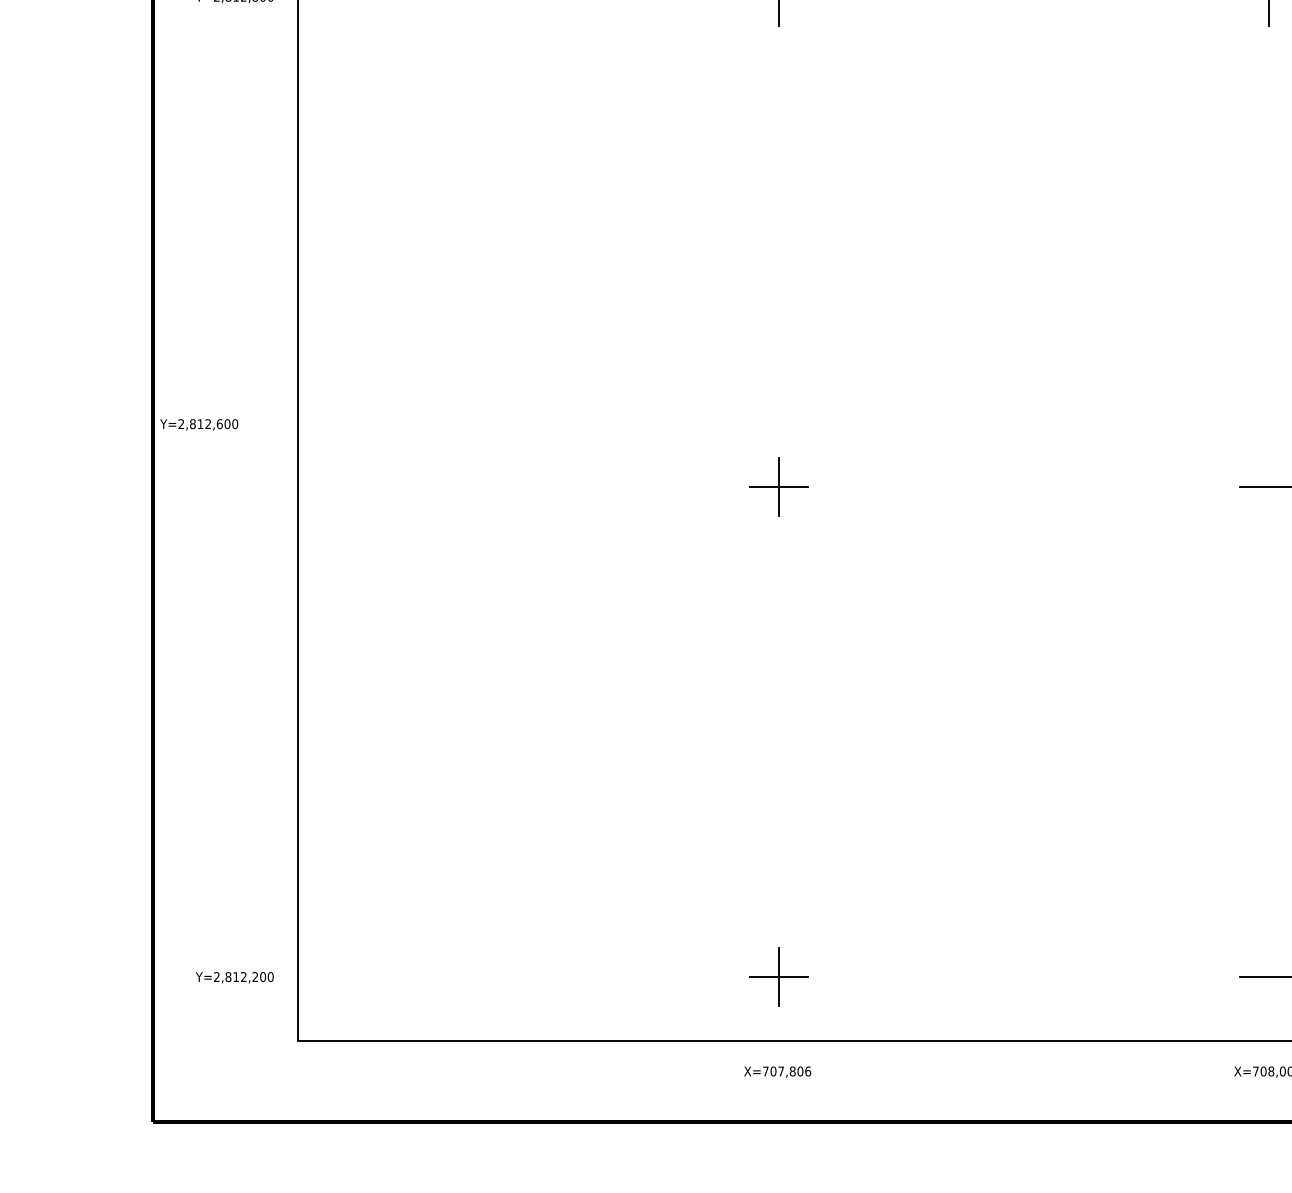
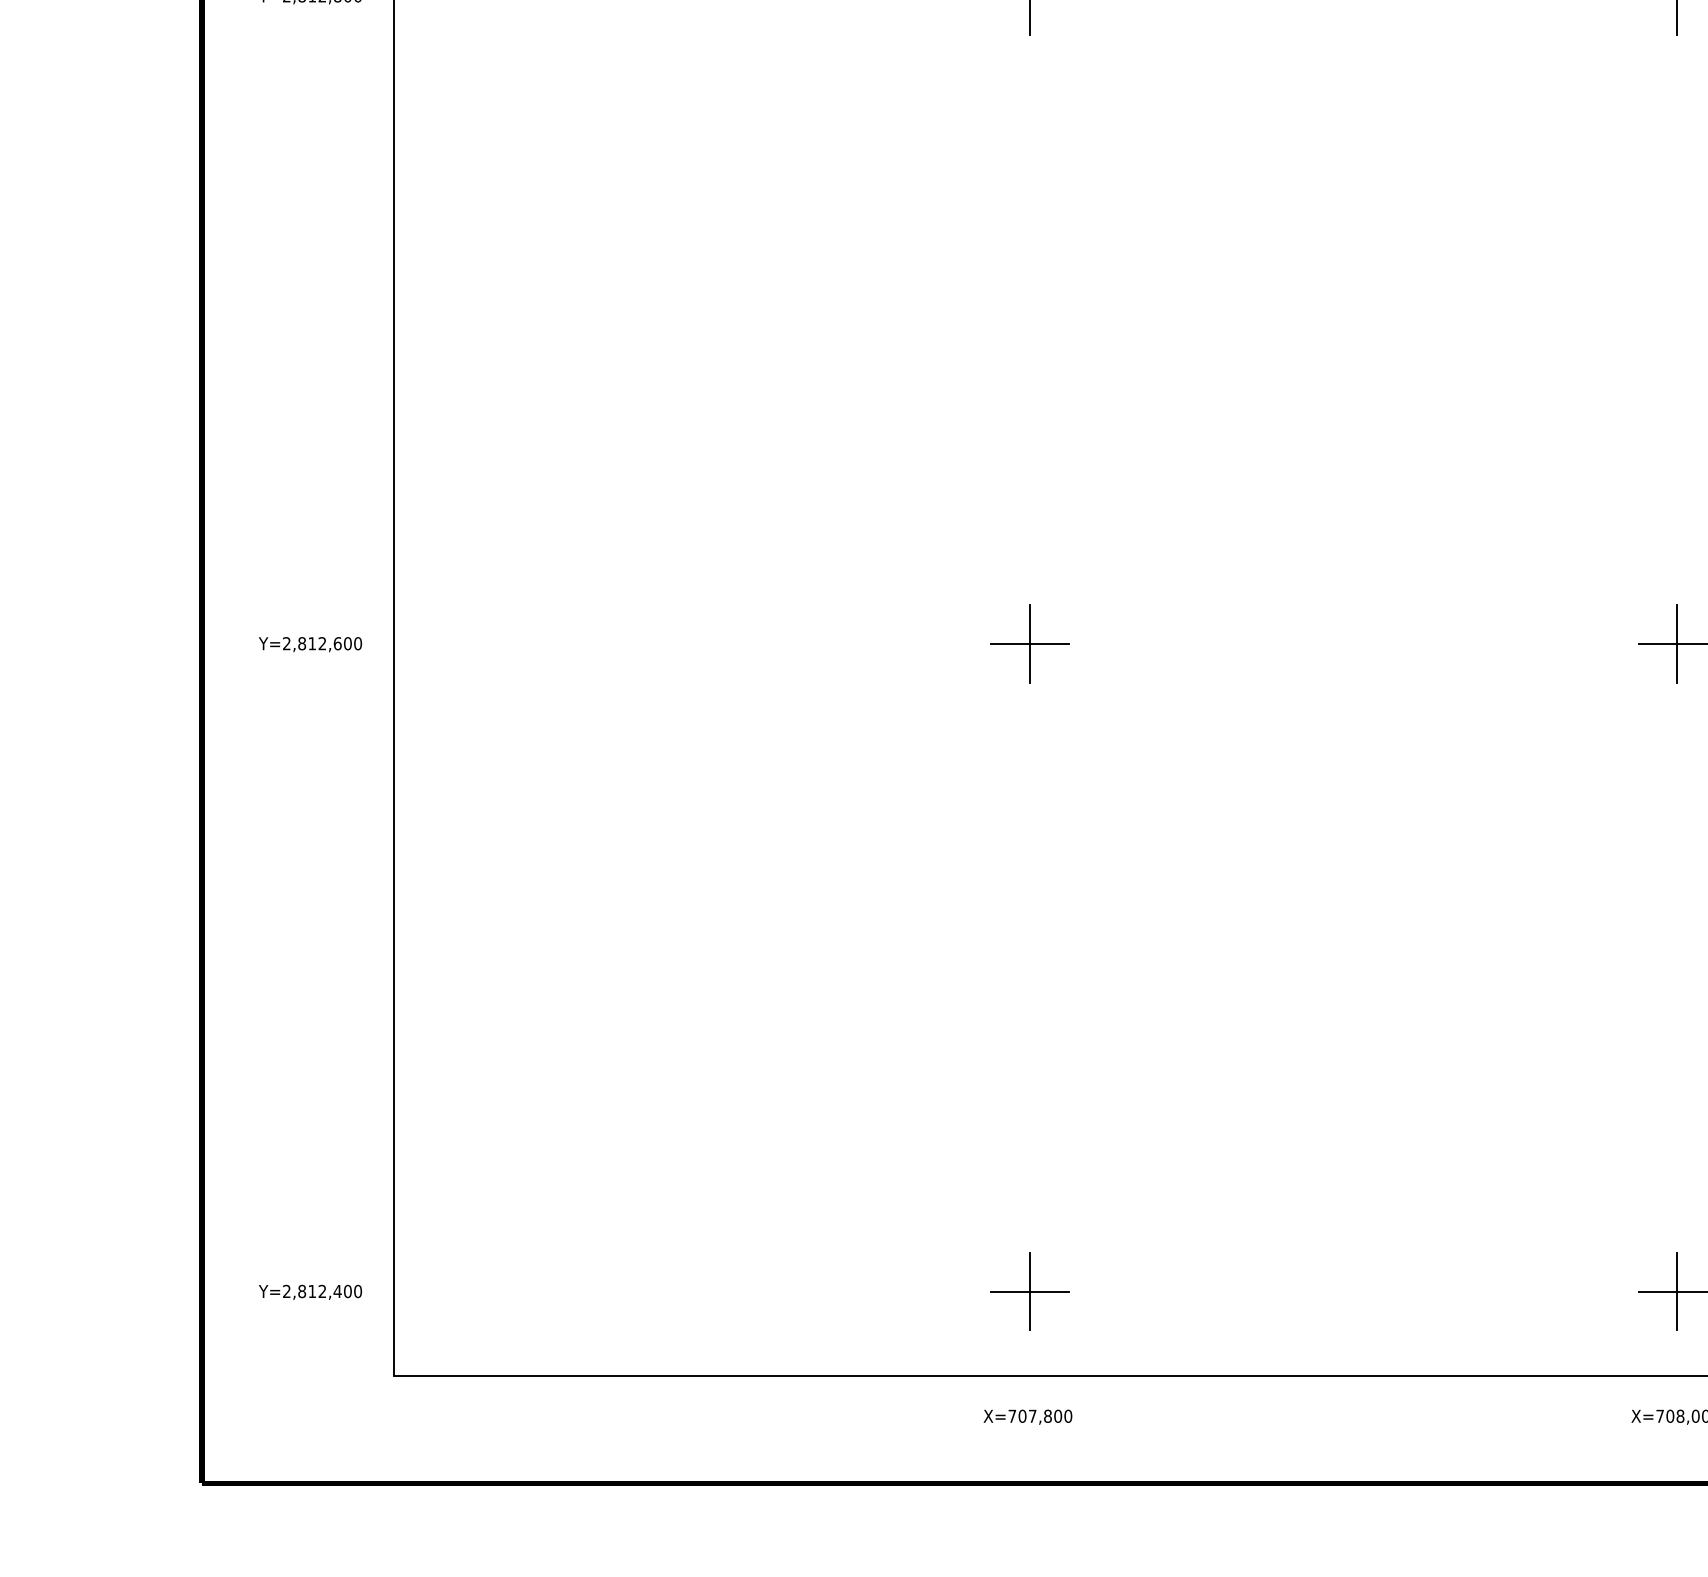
text: (199, 424) -> (310, 644), moved
line: (1269, 486) -> (1677, 643), added
text: (255, 976) -> (337, 1290), Y=2,812,200 -> Y=2,812,400
line: (1269, 977) -> (1677, 1291), added
text: (808, 1070) -> (1068, 1415), X=707,806 -> X=707,800

